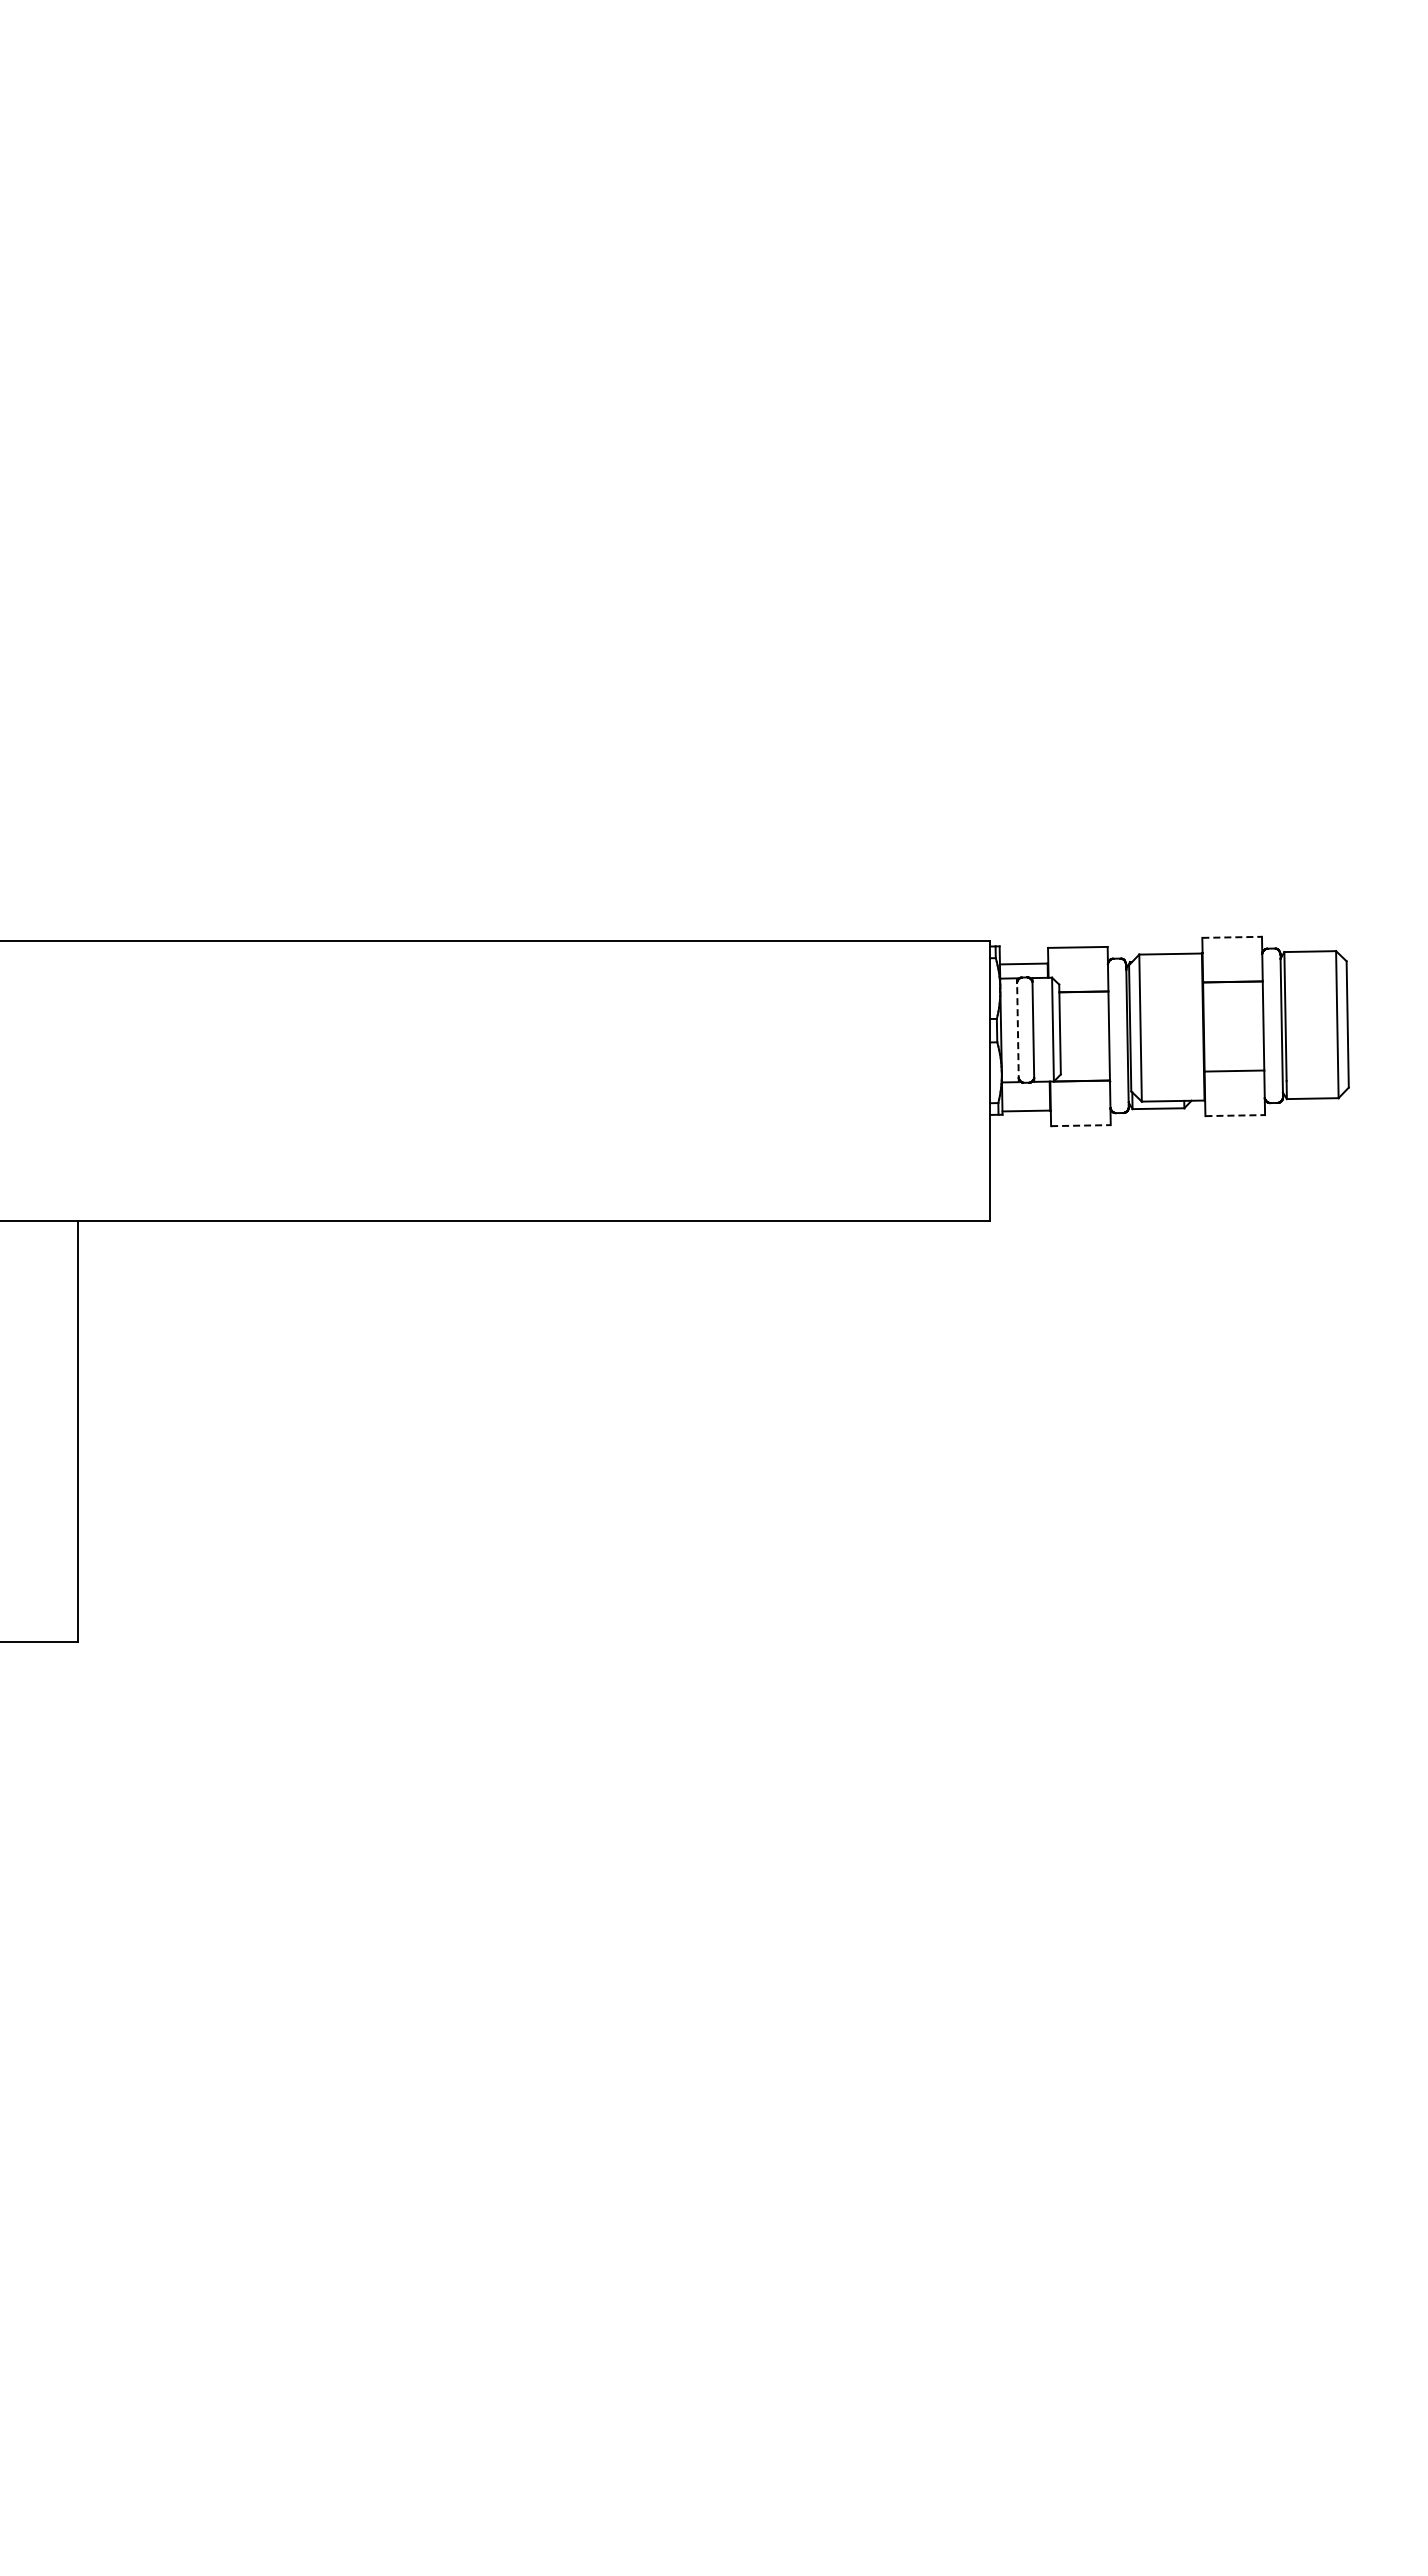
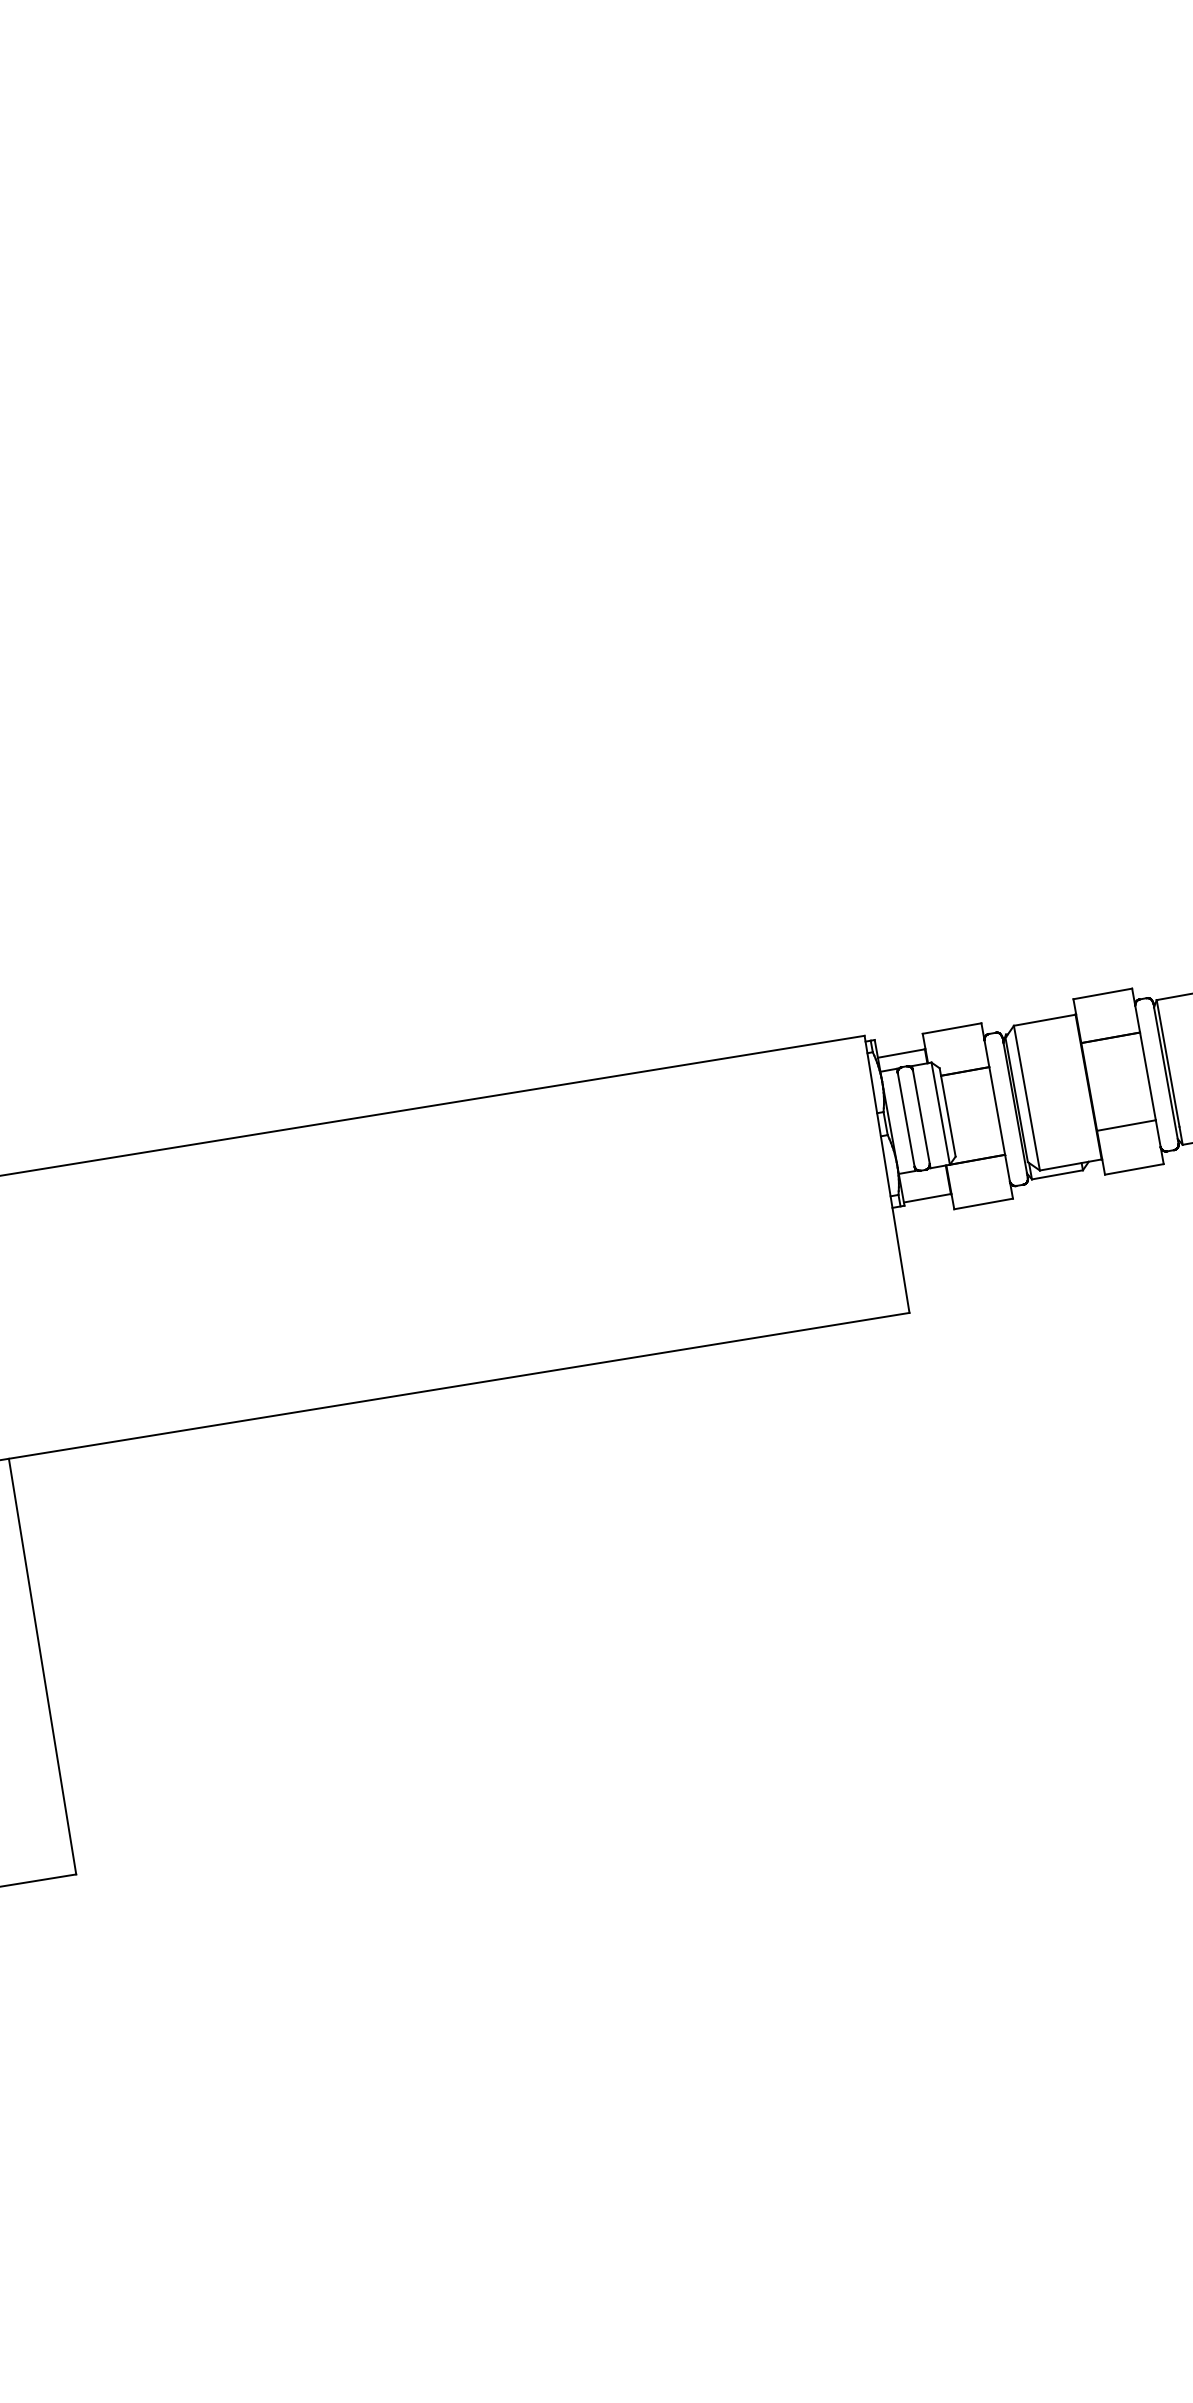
line: (1232, 937) -> (1103, 994), dashed -> solid
line: (1017, 1030) -> (905, 1120), dashed -> solid
line: (1235, 1115) -> (1134, 1169), dashed -> solid
line: (1080, 1125) -> (983, 1203), dashed -> solid

